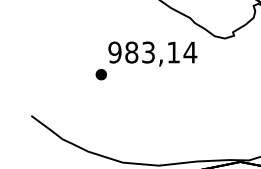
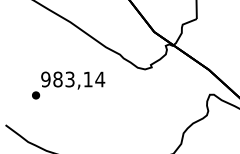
text: (146, 60) -> (68, 85), moved

